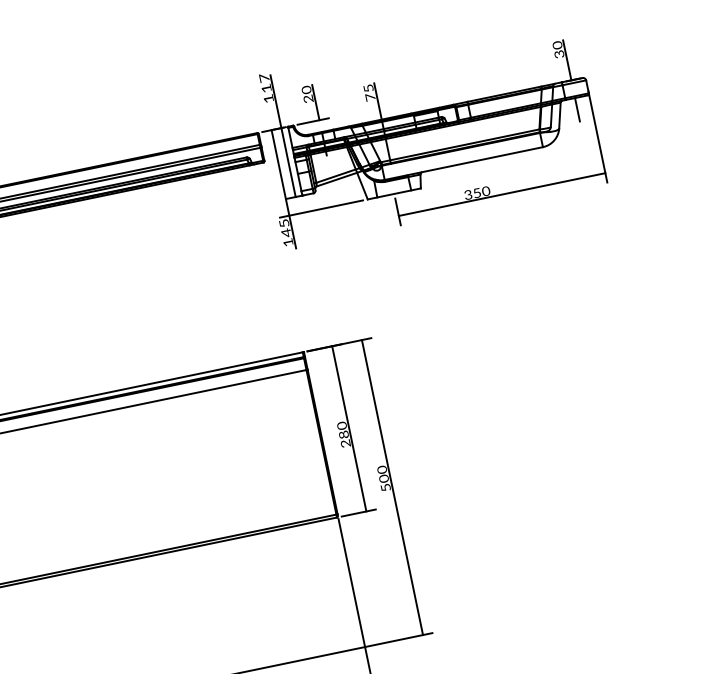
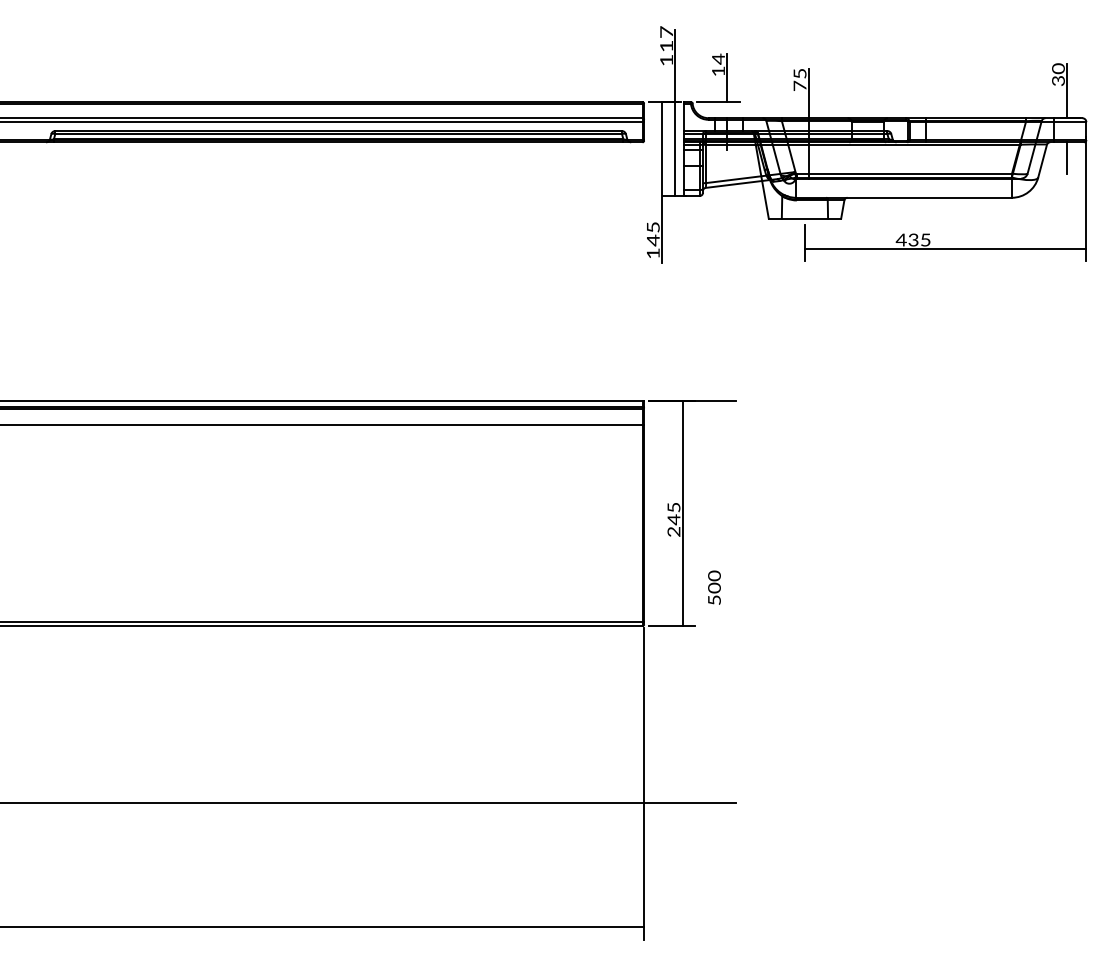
text: (307, 93) -> (718, 64), 20 -> 14
text: (477, 192) -> (913, 239), 350 -> 435
line: (321, 208) -> (705, 218), removed
text: (342, 430) -> (673, 513), 280 -> 245
line: (392, 487) -> (723, 601), removed

